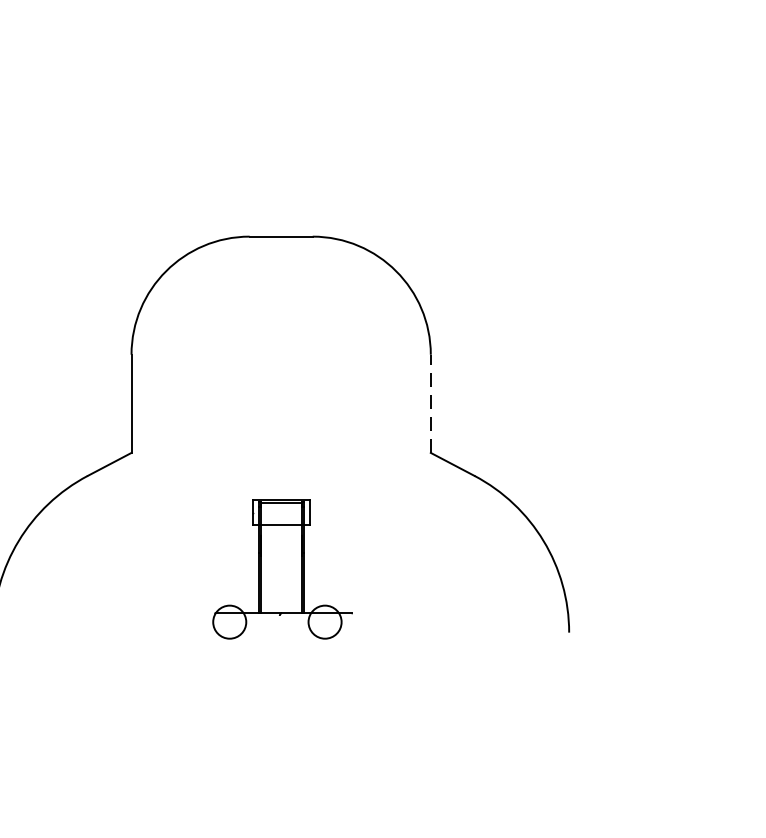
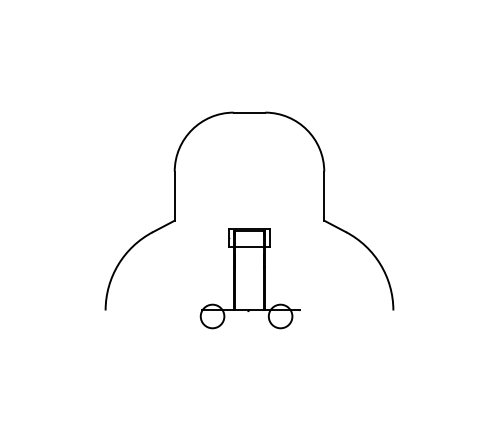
line: (431, 404) -> (324, 196), dashed -> solid
part: (281, 568) -> (249, 278), size x1.43

